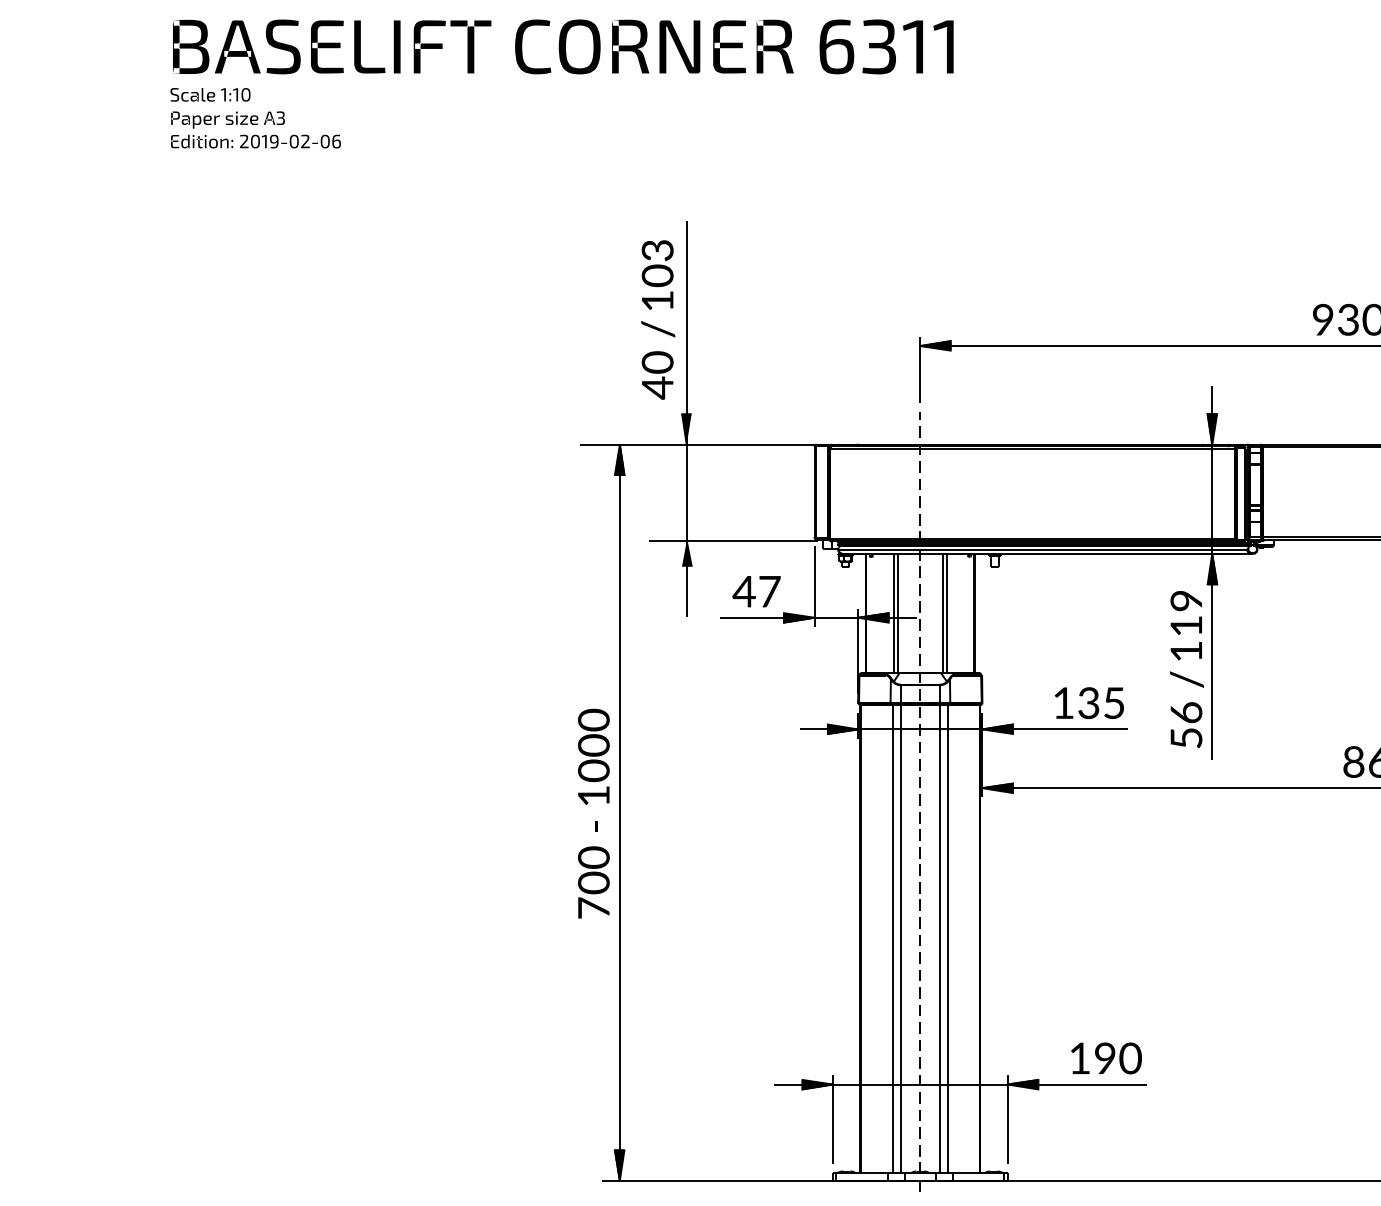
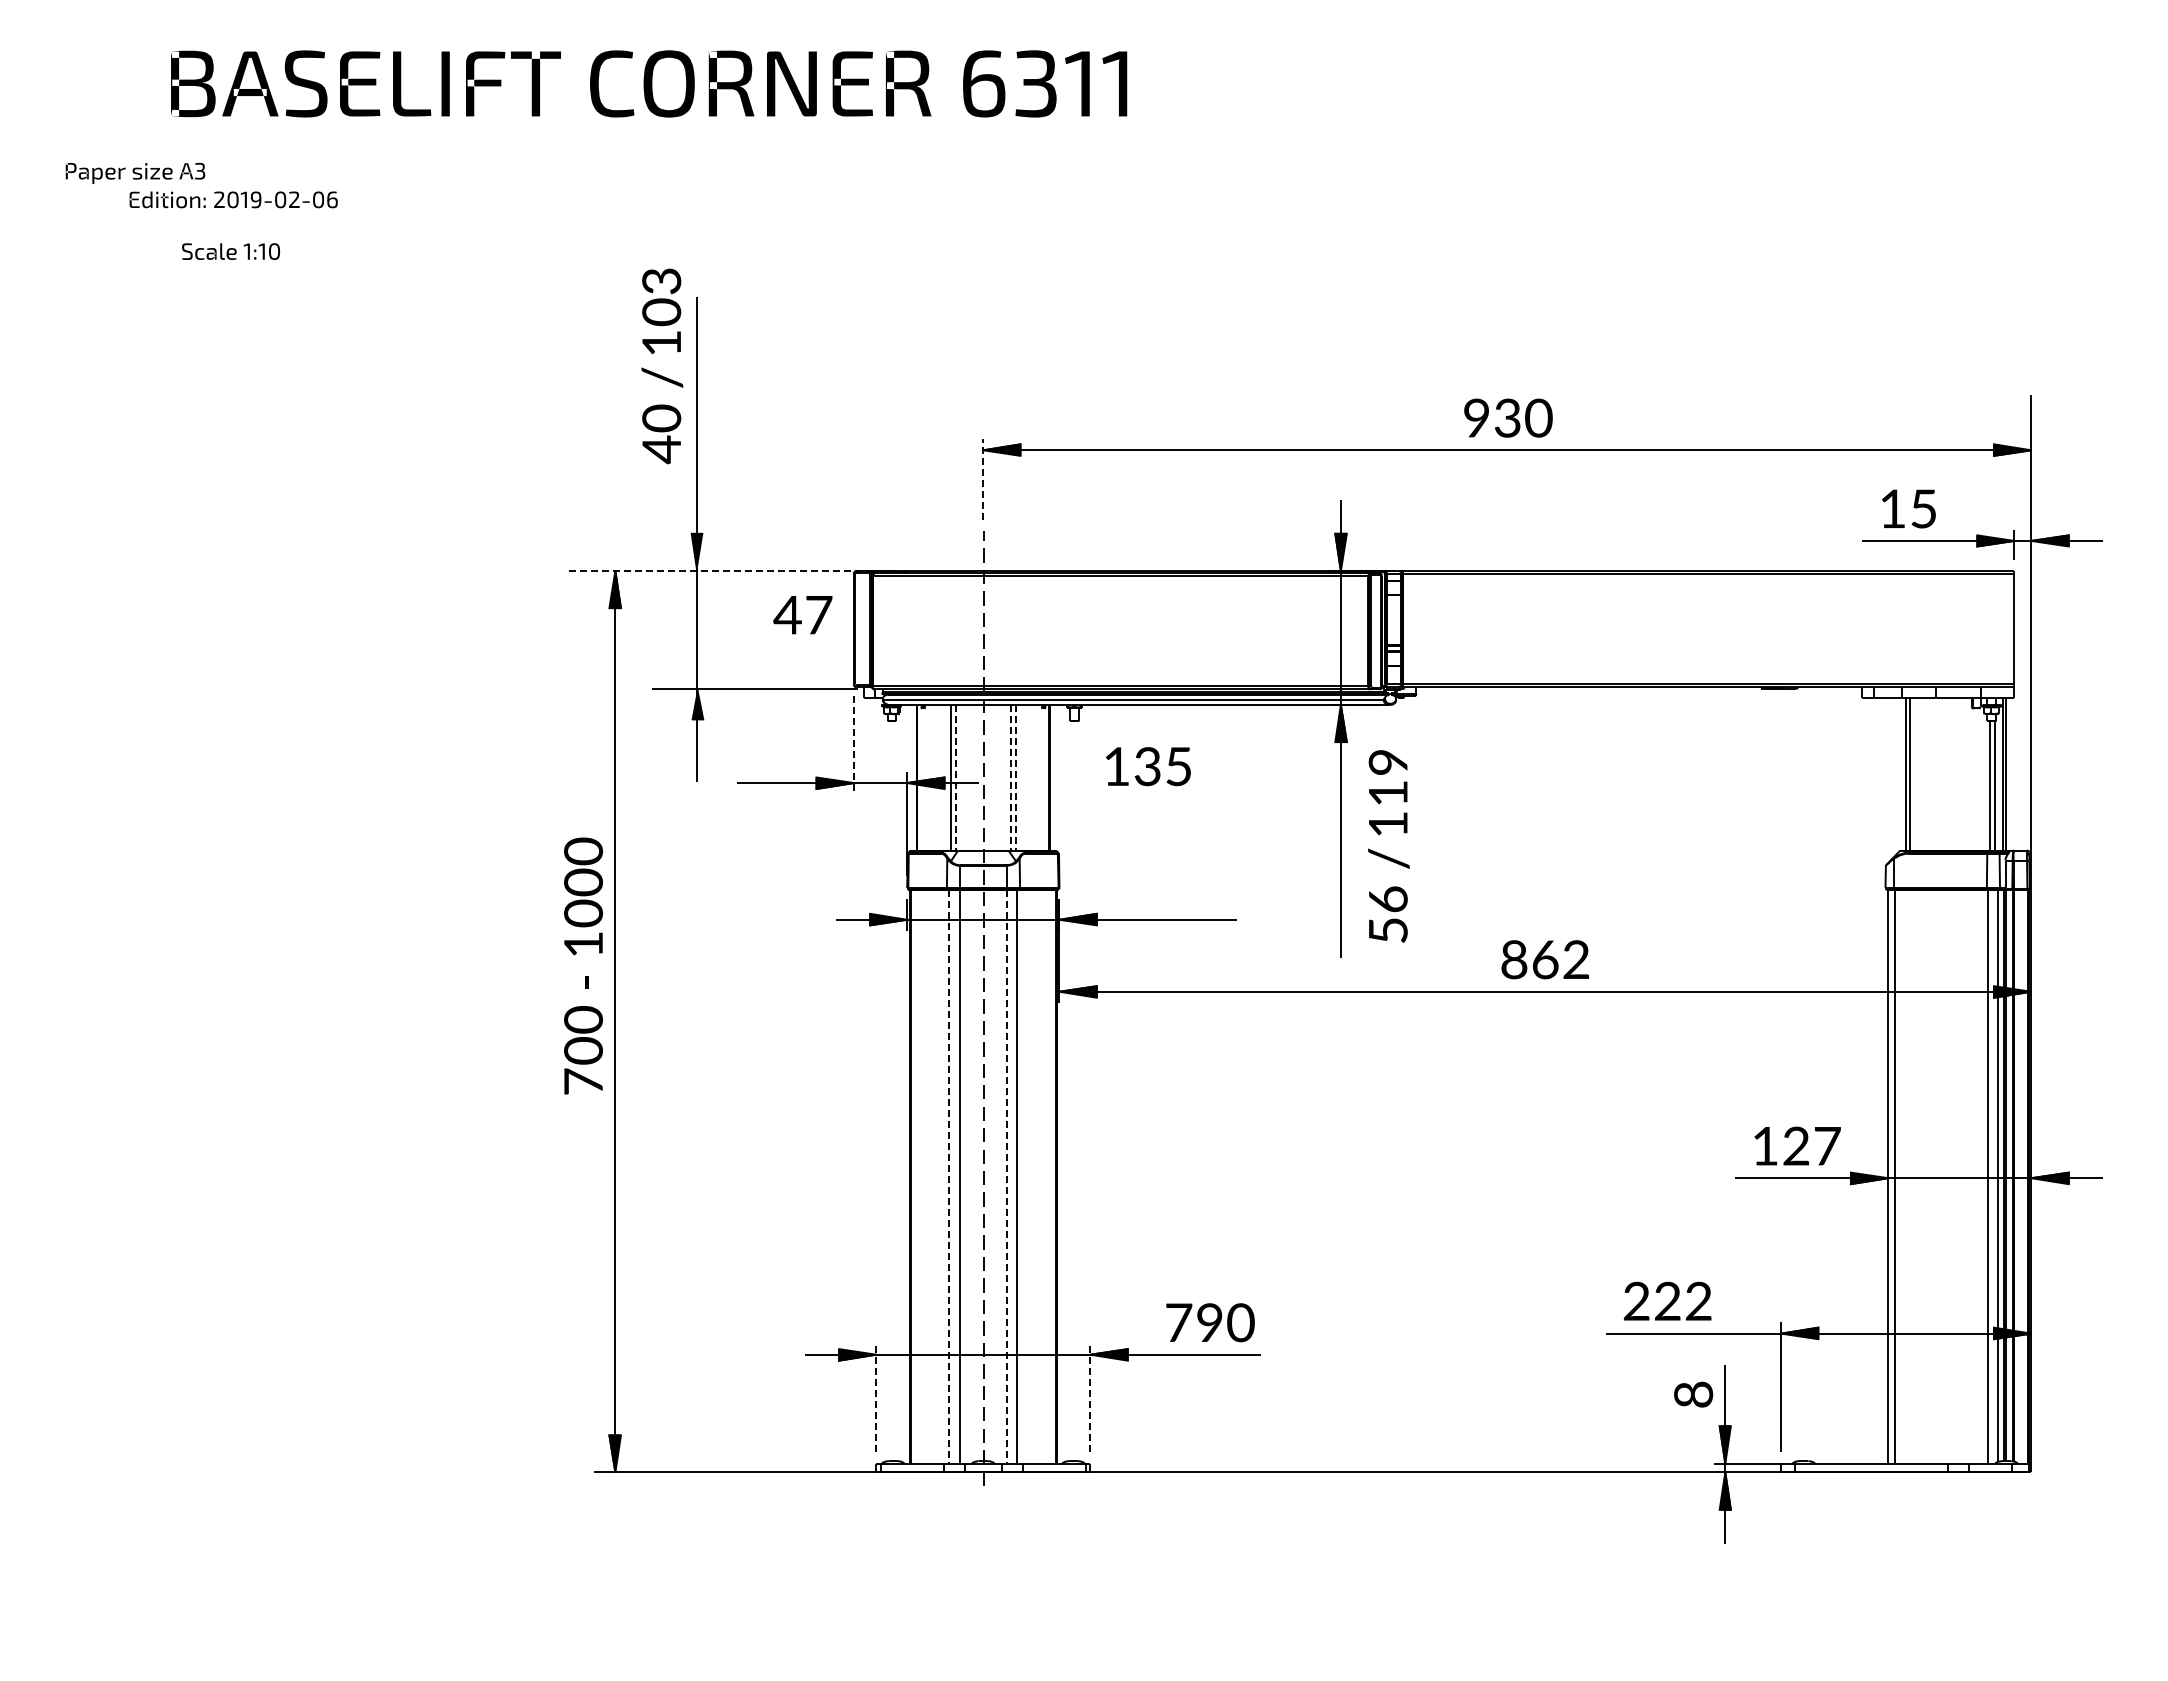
text: (563, 46) -> (649, 83), moved
text: (210, 94) -> (230, 251), moved
text: (255, 141) -> (233, 199), moved
text: (658, 320) -> (662, 366), moved
line: (920, 369) -> (983, 479), solid -> dashed
line: (713, 445) -> (730, 571), solid -> dashed
line: (814, 587) -> (853, 745), solid -> dashed
text: (756, 592) -> (802, 615), moved
line: (898, 613) -> (956, 777), solid -> dashed
line: (942, 613) -> (1010, 777), solid -> dashed
line: (947, 613) -> (1016, 777), solid -> dashed
text: (1186, 669) -> (1388, 846), moved
text: (1089, 703) -> (1148, 766), moved
text: (593, 813) -> (583, 965), moved
line: (892, 939) -> (949, 1176), solid -> dashed
line: (939, 939) -> (1006, 1176), solid -> dashed
text: (1080, 1058) -> (1179, 1322), 190 -> 790
line: (833, 1119) -> (876, 1397), solid -> dashed
line: (1007, 1119) -> (1090, 1397), solid -> dashed

